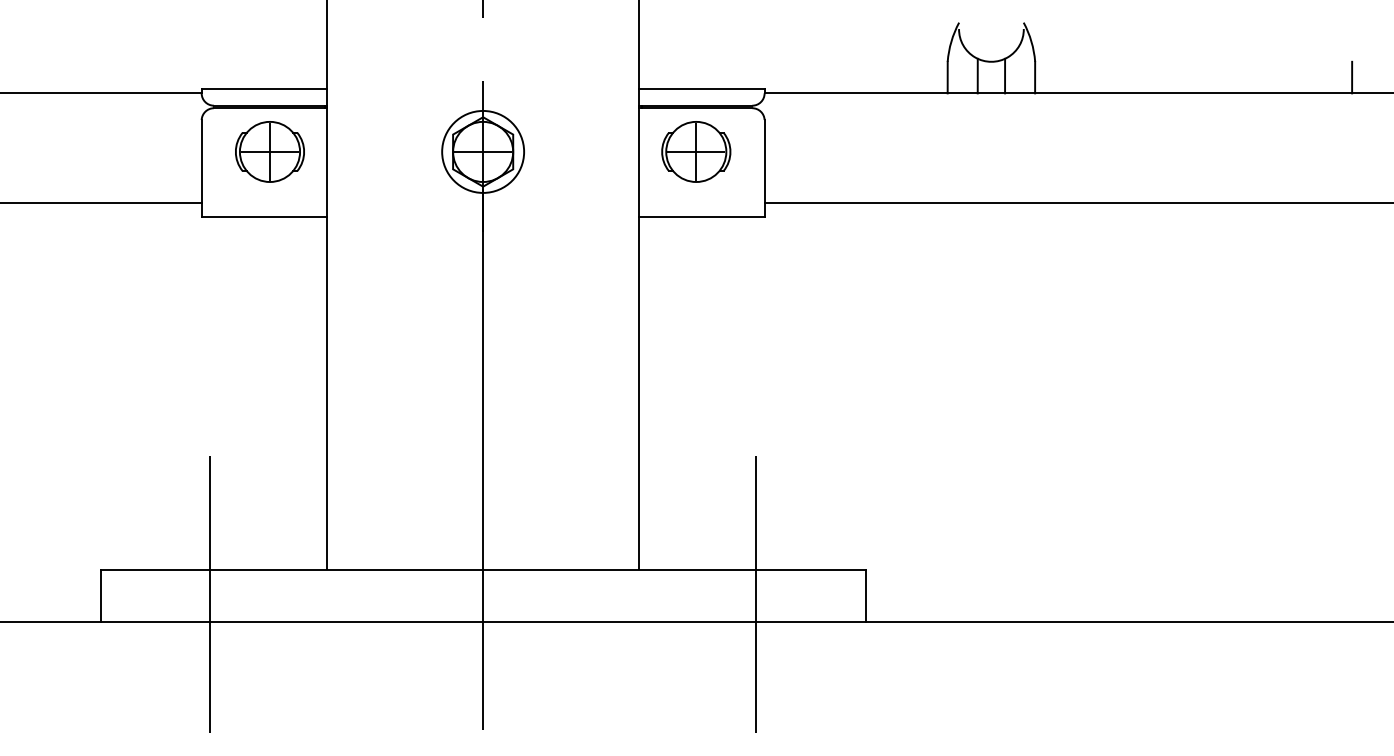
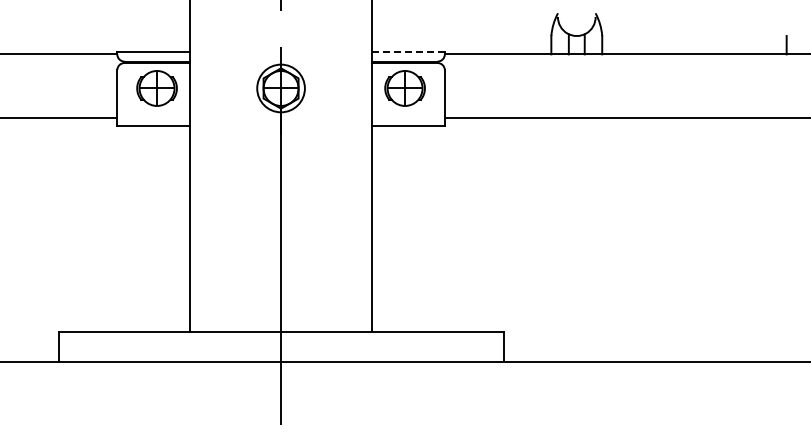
line: (700, 88) -> (407, 51), solid -> dashed
line: (210, 593) -> (122, 345), removed
line: (757, 593) -> (440, 345), removed

